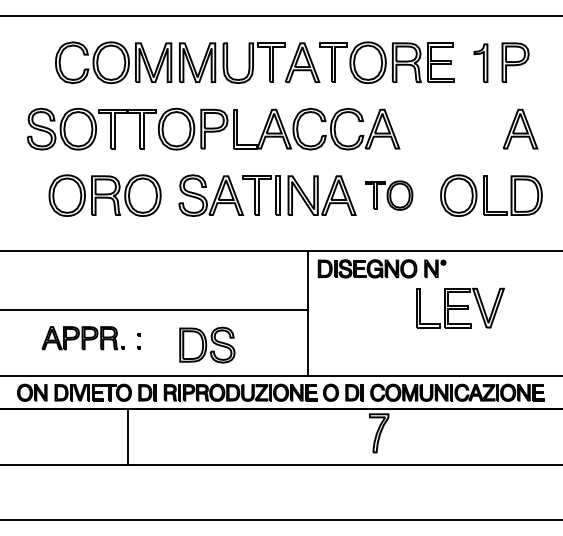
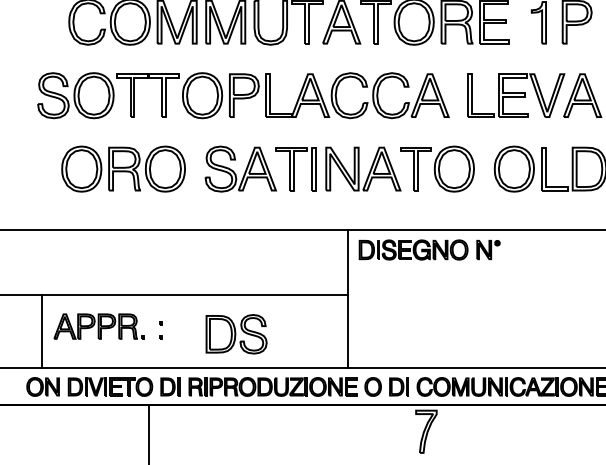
part: (389, 195) -> (437, 168), size x1.43
part: (460, 307) -> (516, 94), moved
line: (31, 342) -> (42, 331), added

